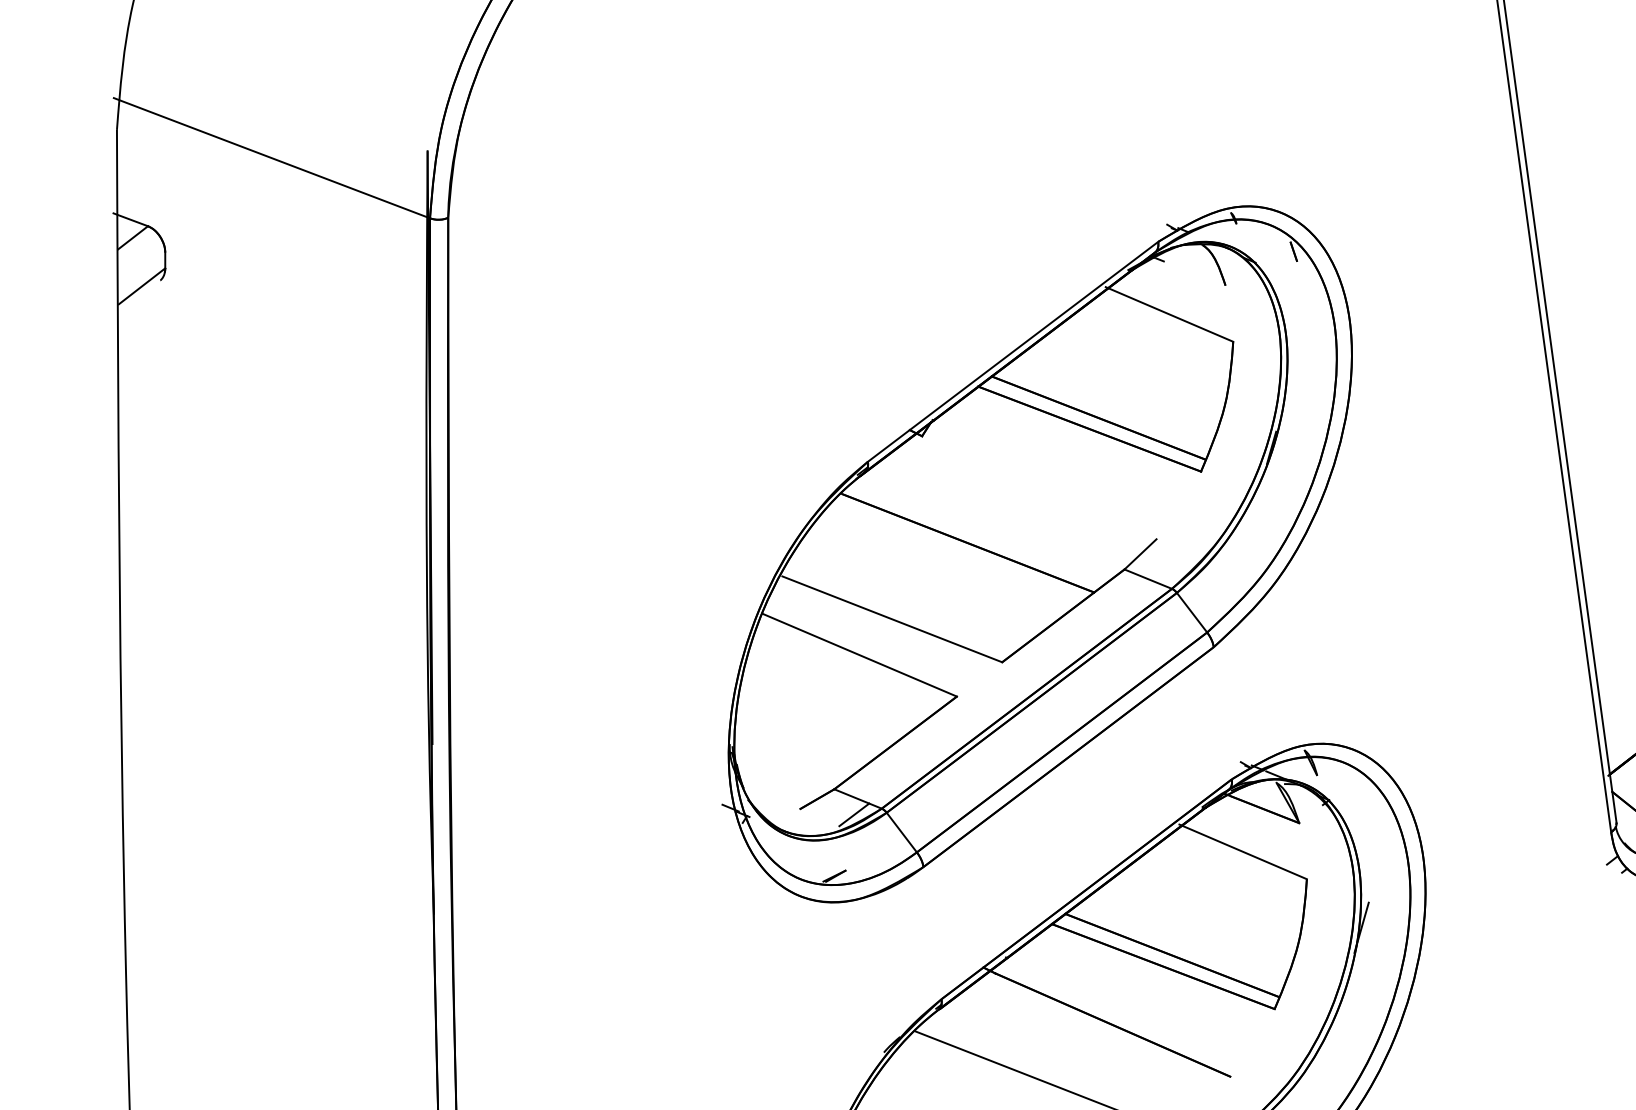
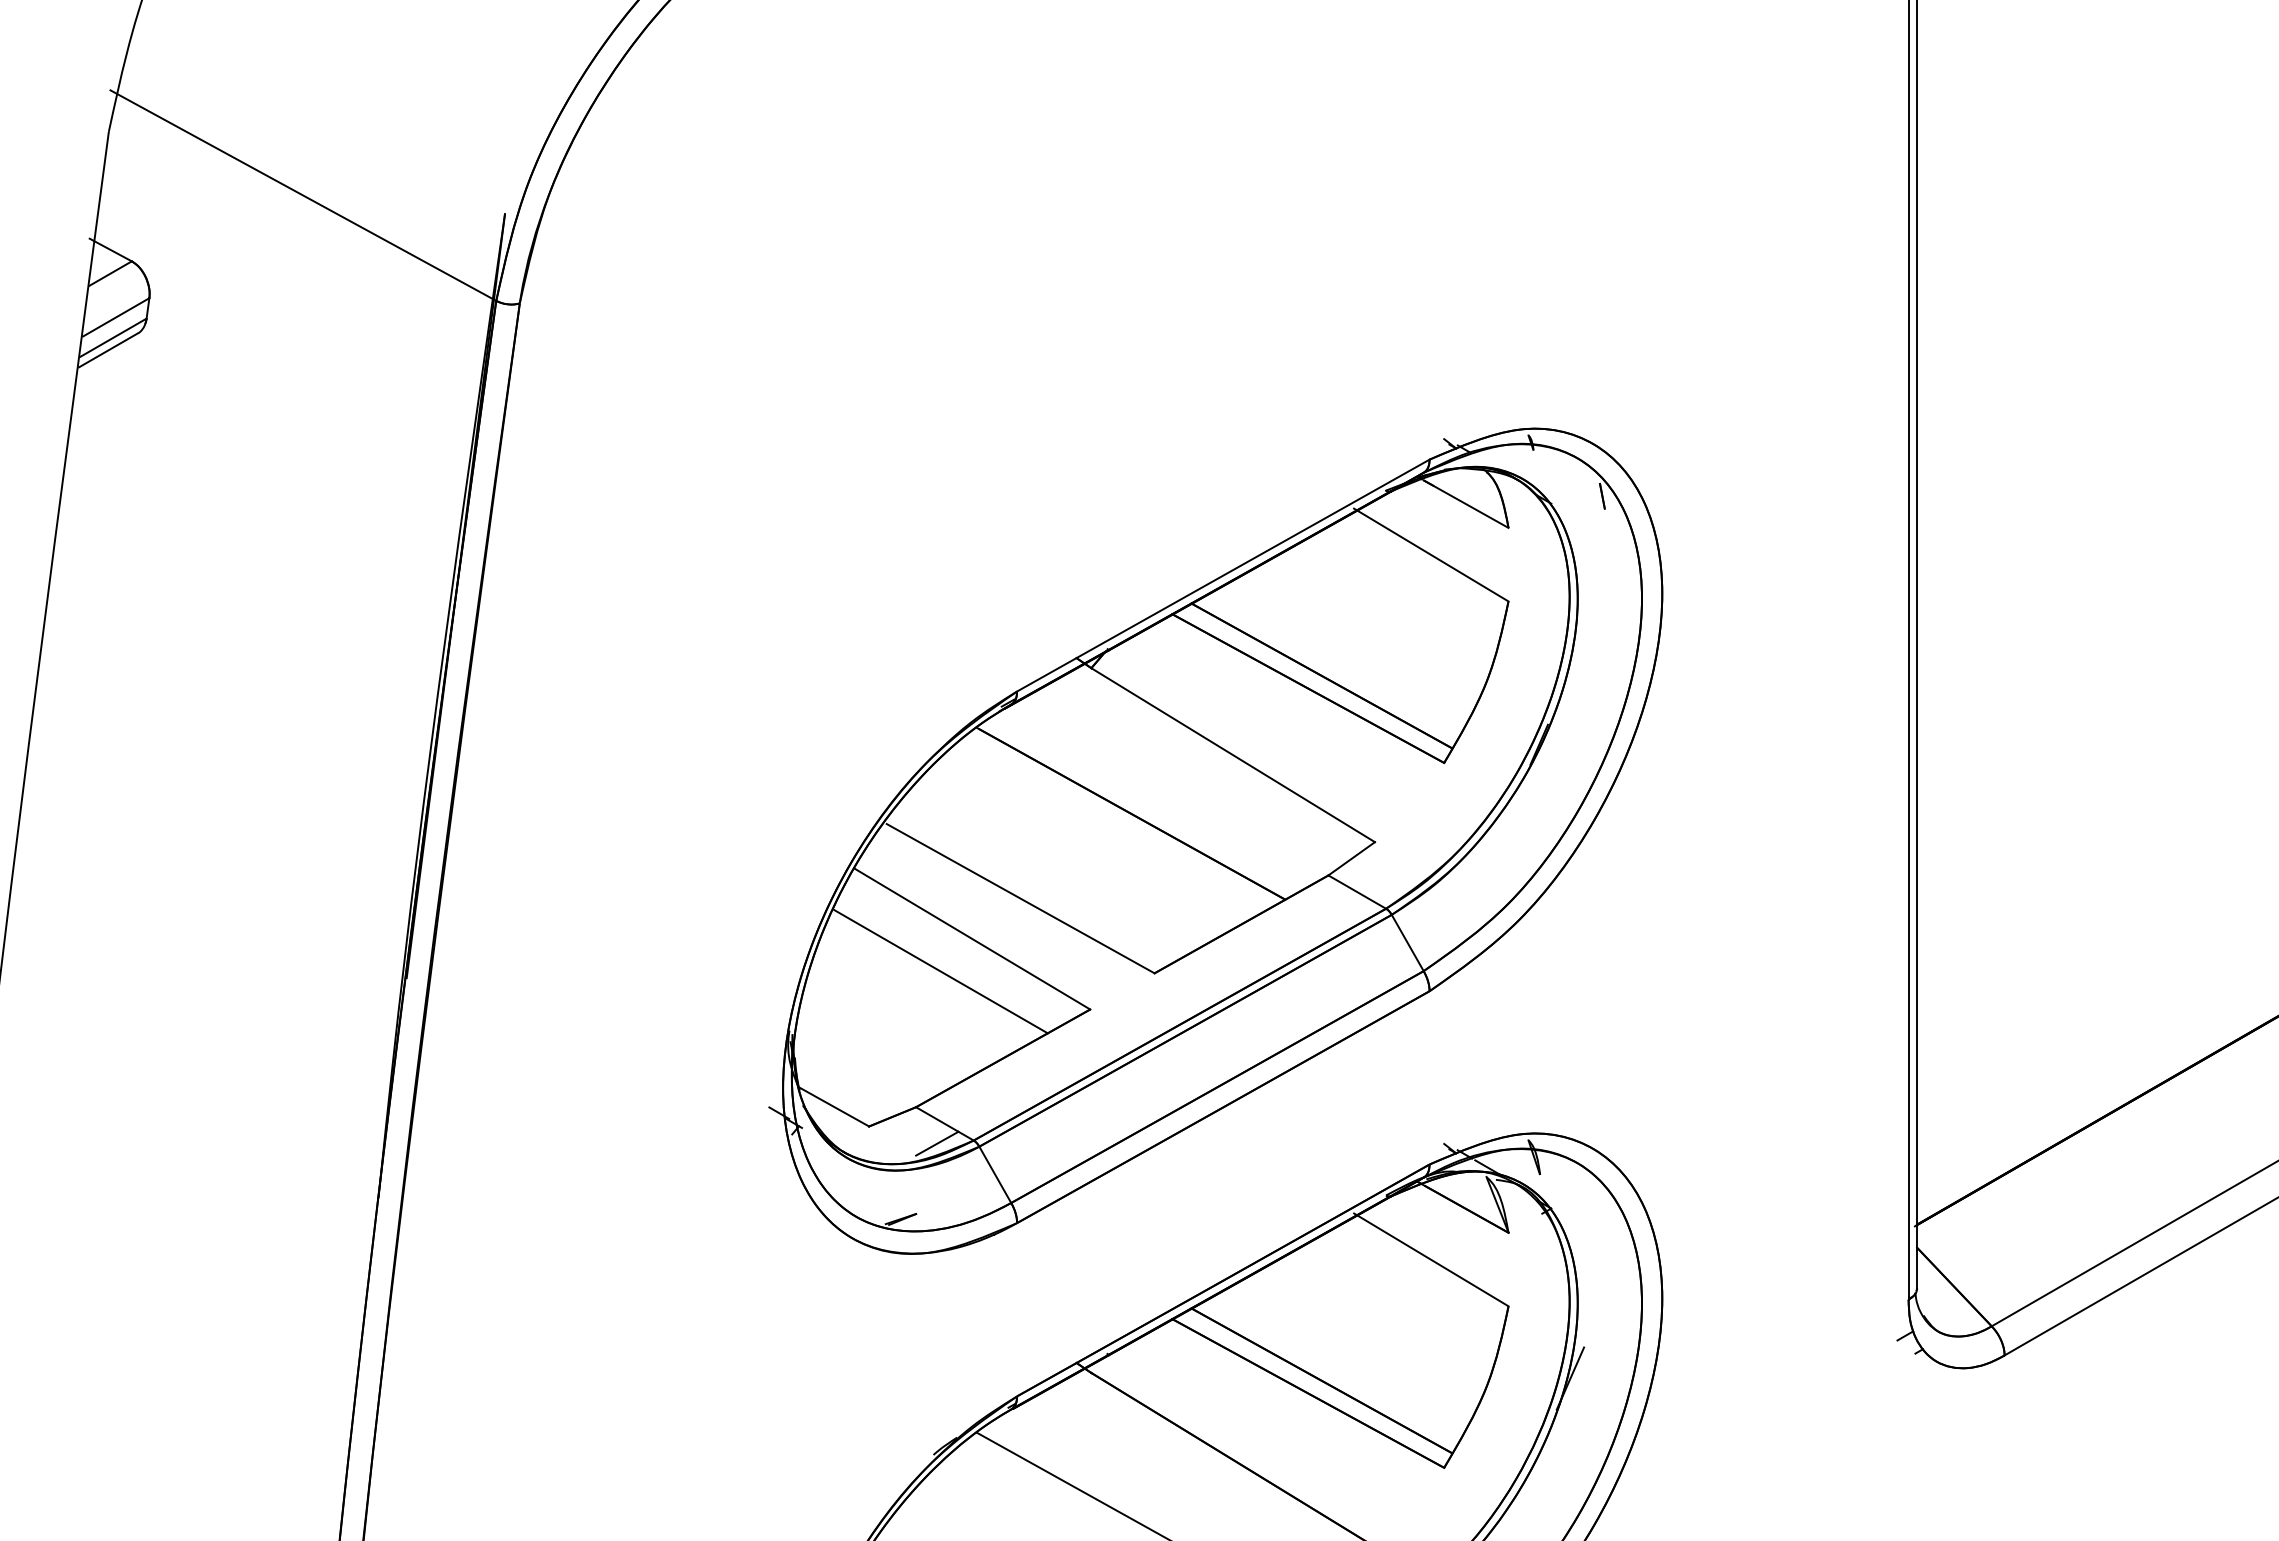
line: (142, 270) -> (116, 317), added
line: (1190, 271) -> (1466, 503), added
line: (139, 296) -> (108, 350), added
line: (1038, 488) -> (1232, 755), added
line: (838, 683) -> (940, 971), added
line: (772, 797) -> (834, 1106), added

